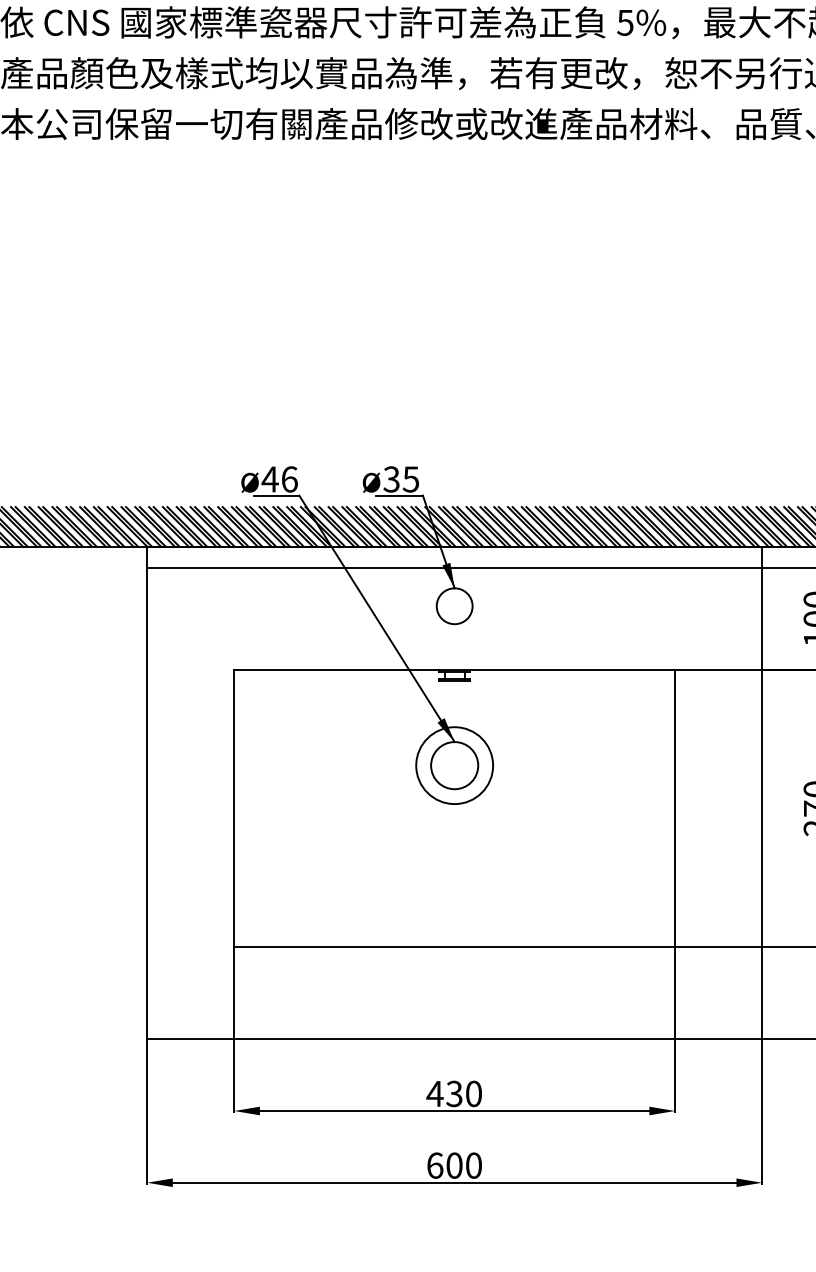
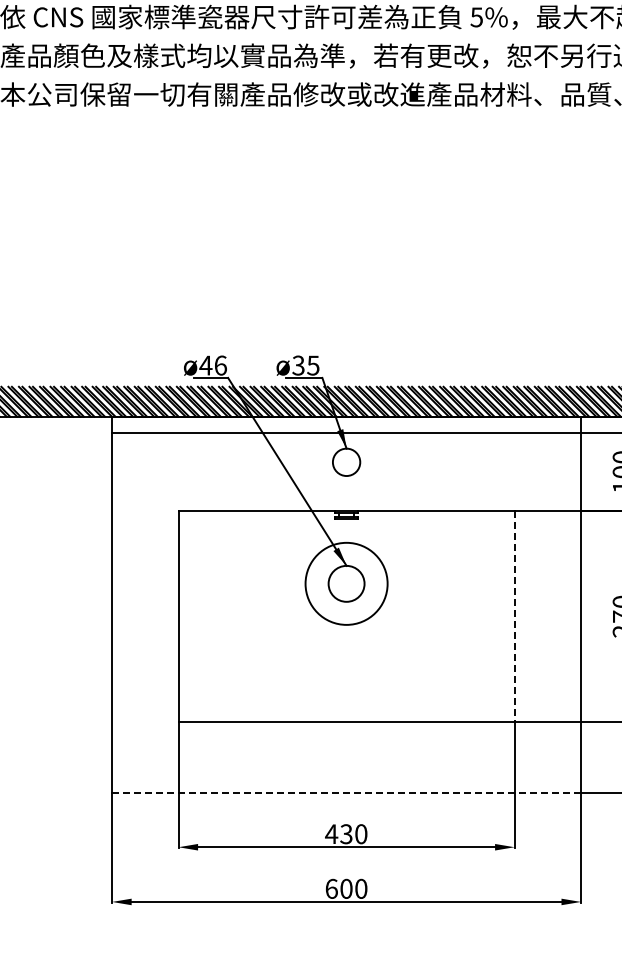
circle: (454, 765) -> (346, 583), size x1.4
line: (674, 808) -> (514, 616), solid -> dashed
line: (455, 1039) -> (347, 792), solid -> dashed

